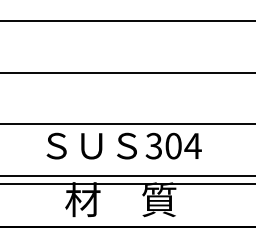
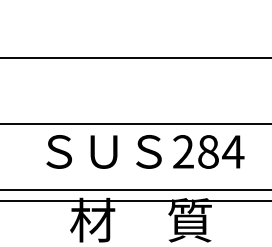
text: (163, 146) -> (195, 152), 304 -> 284

